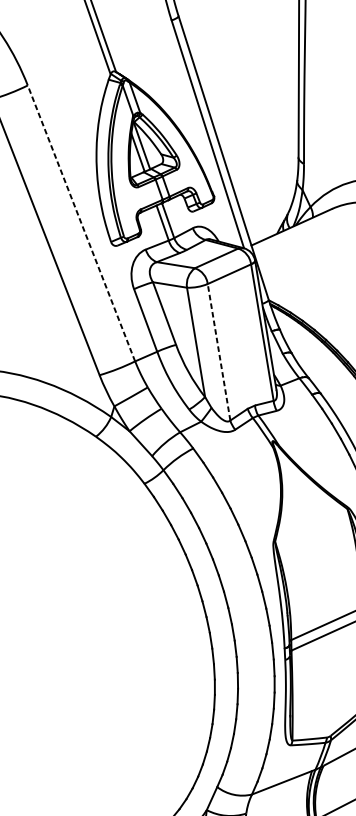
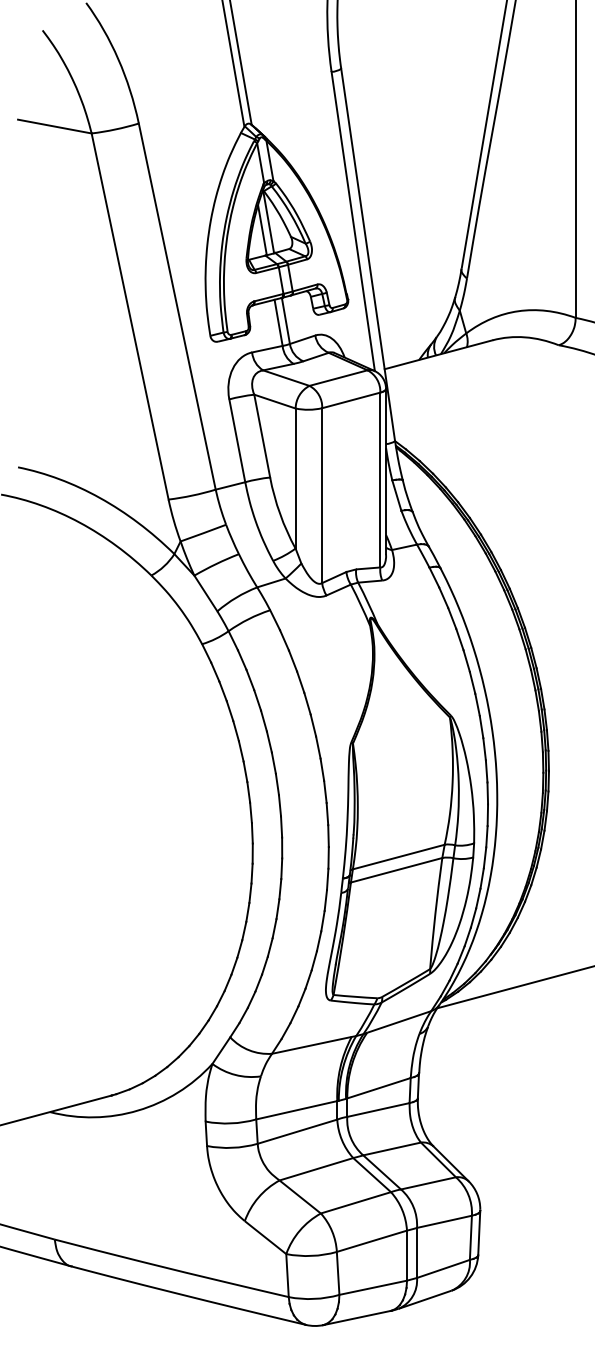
line: (81, 223) -> (177, 306), dashed -> solid
line: (219, 352) -> (322, 495), dashed -> solid

